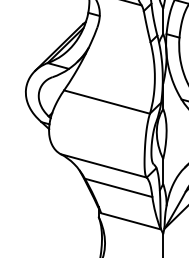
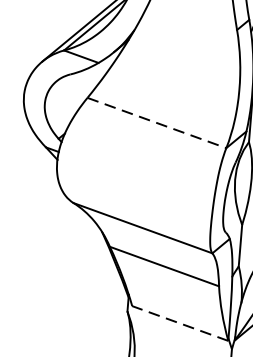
line: (107, 102) -> (157, 123), solid -> dashed
line: (130, 221) -> (179, 323), solid -> dashed

